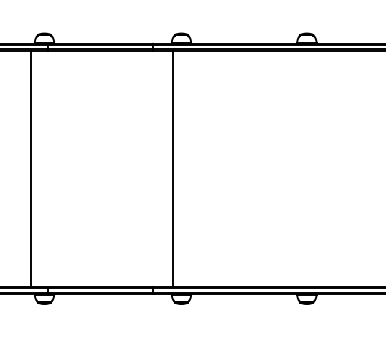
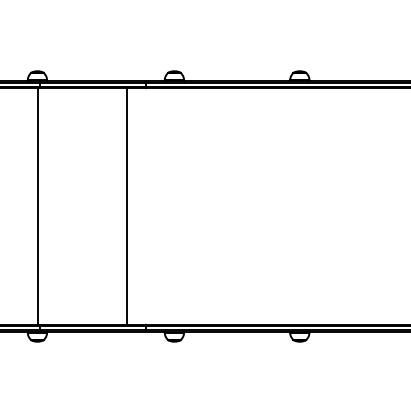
line: (31, 168) -> (38, 206), moved
line: (173, 168) -> (127, 206), moved

